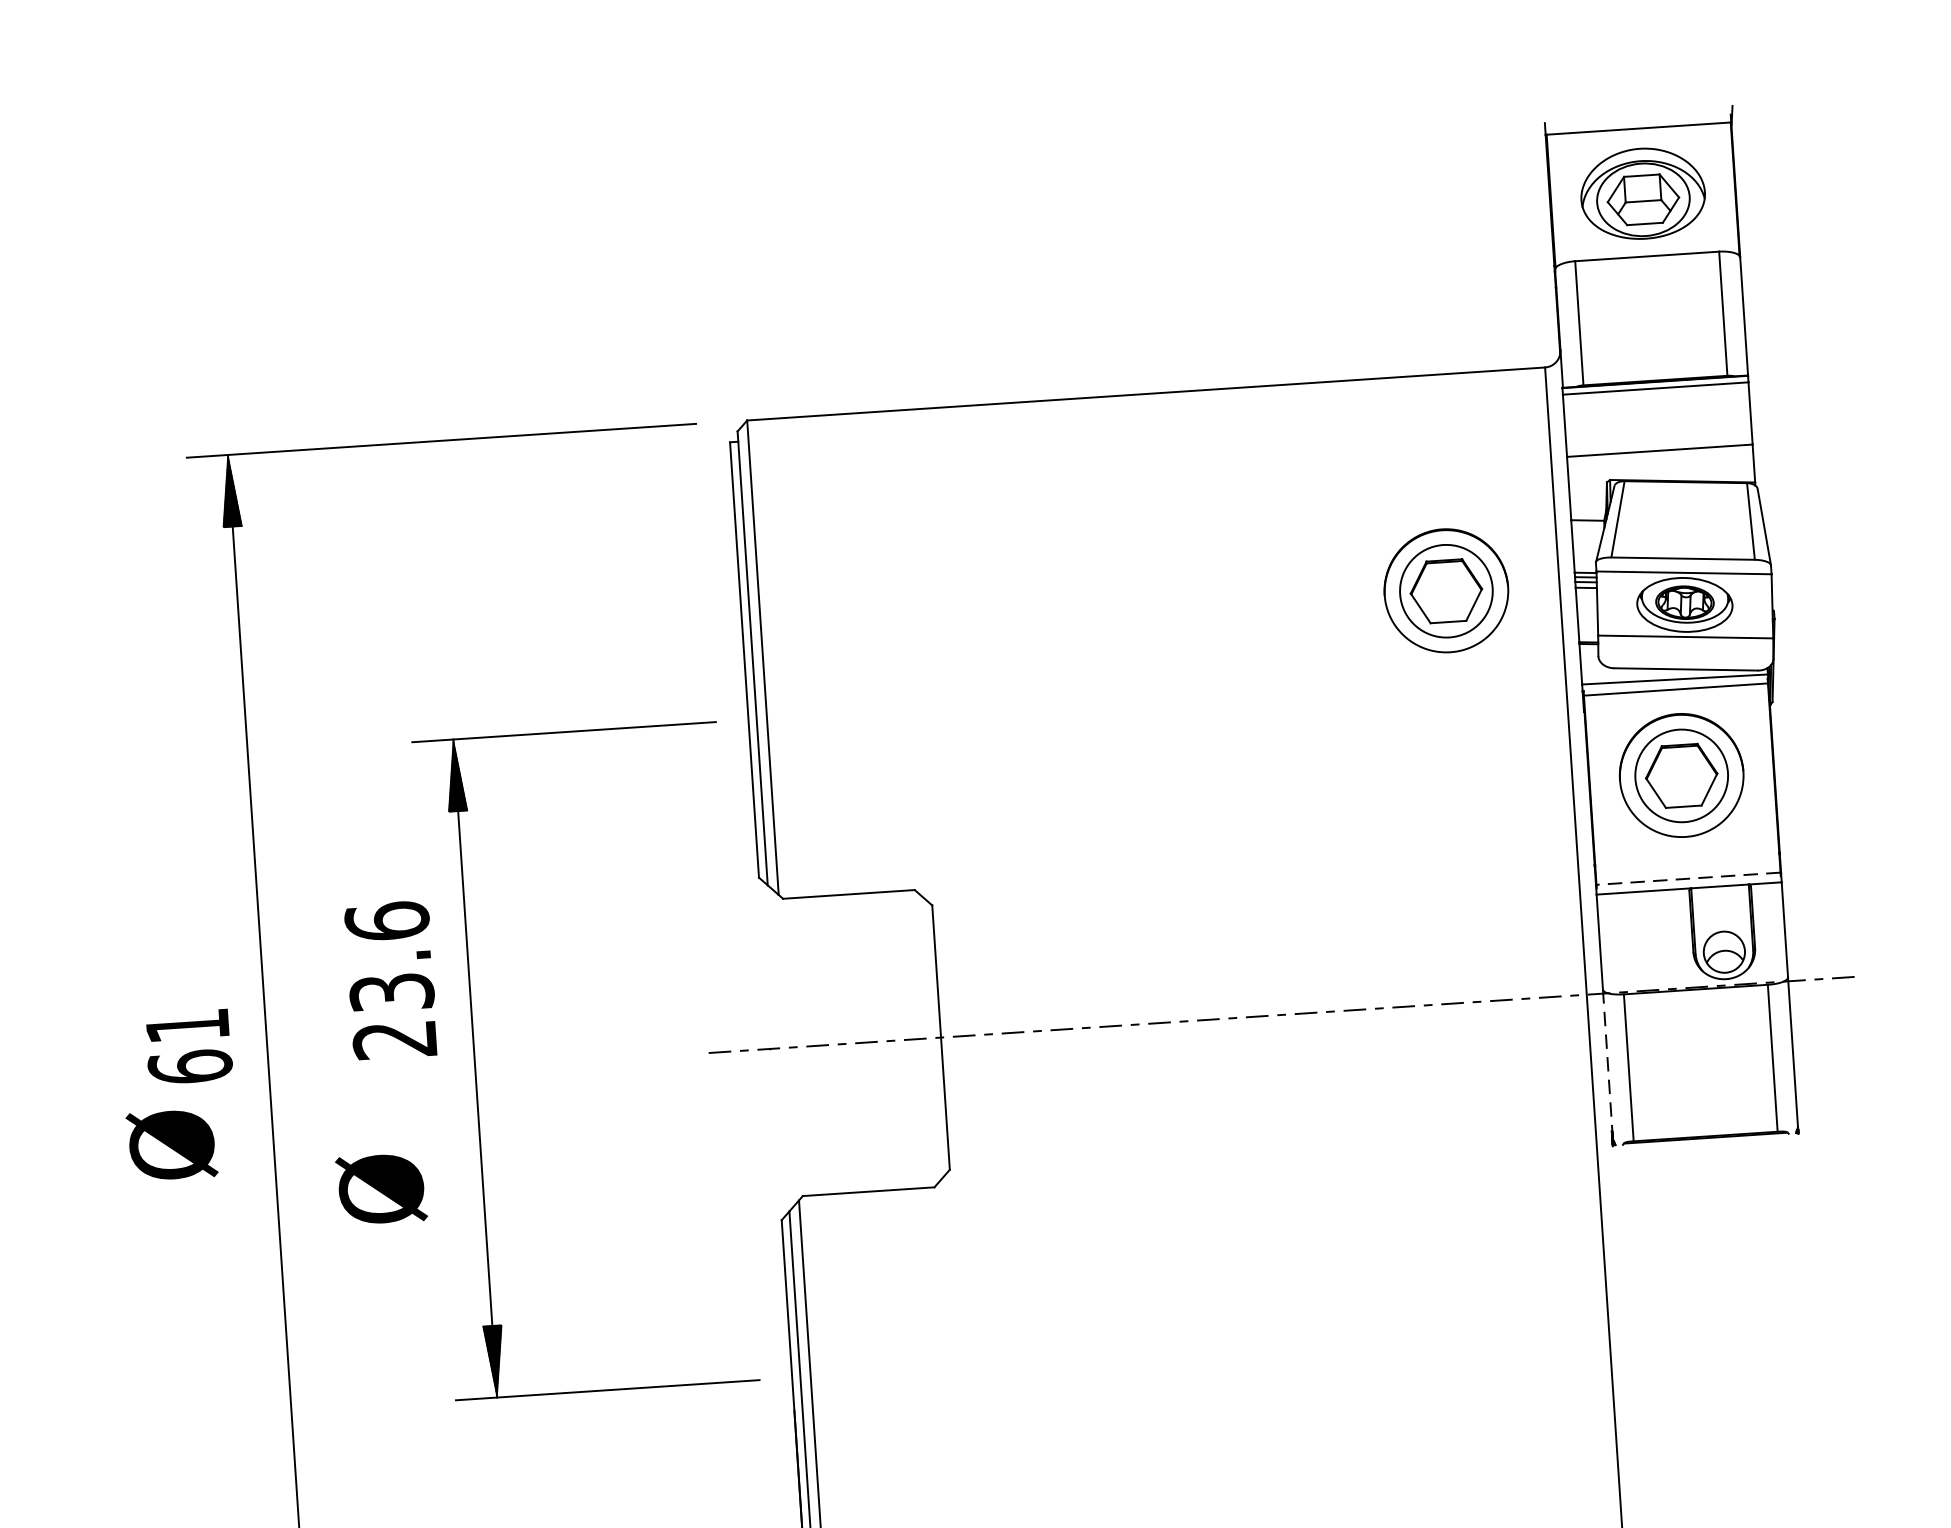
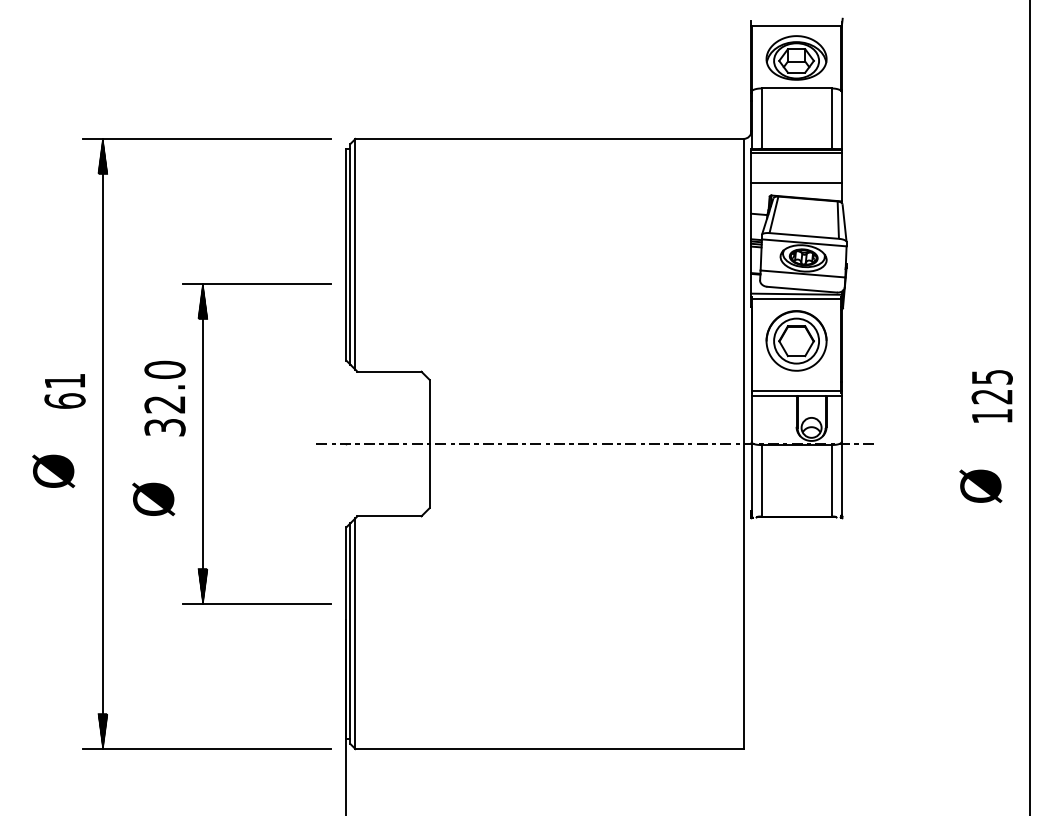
part: (1446, 589) -> (688, 243), removed
line: (1688, 879) -> (796, 391), dashed -> solid
text: (389, 980) -> (164, 398), 23.6 -> 32.0
text: (187, 1047) -> (64, 391), moved
line: (1607, 1062) -> (751, 477), dashed -> solid

